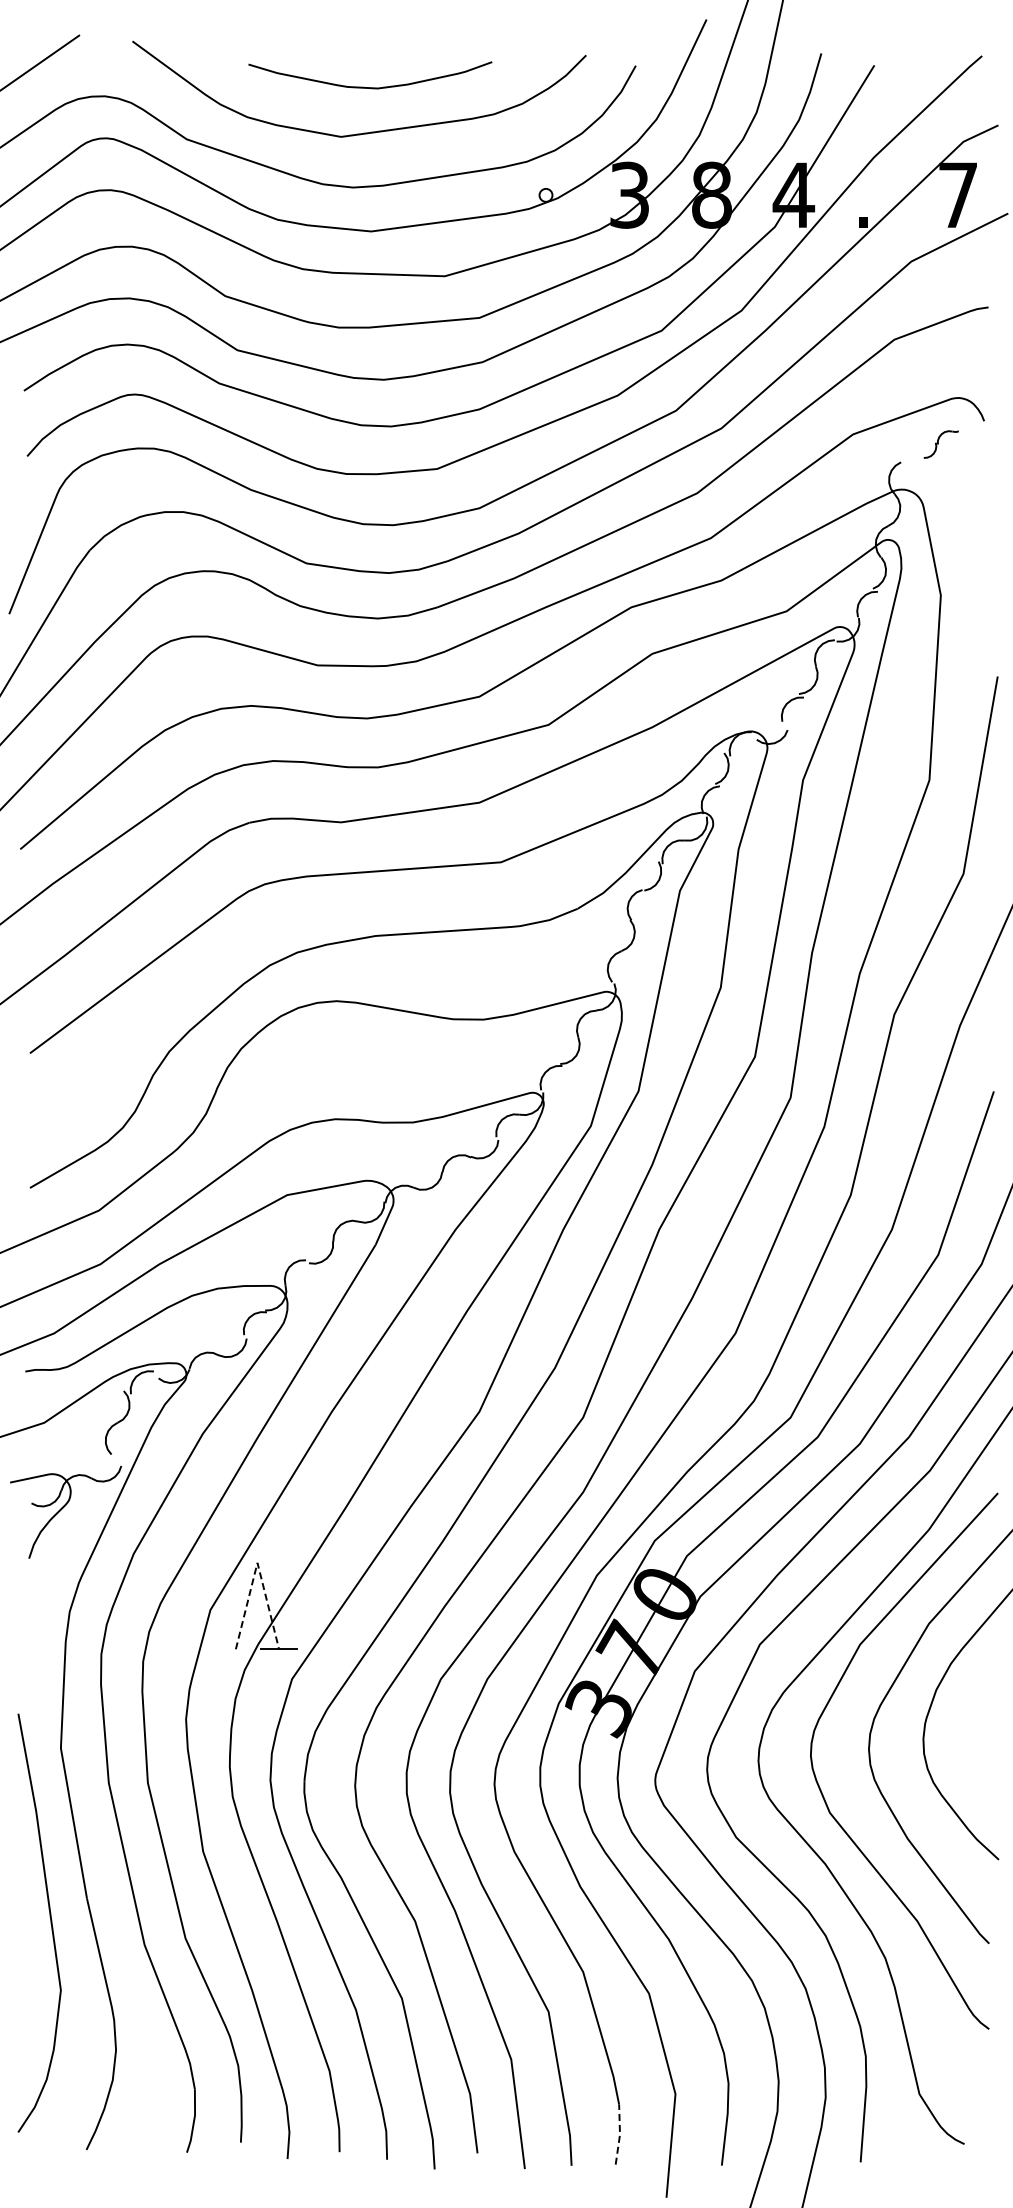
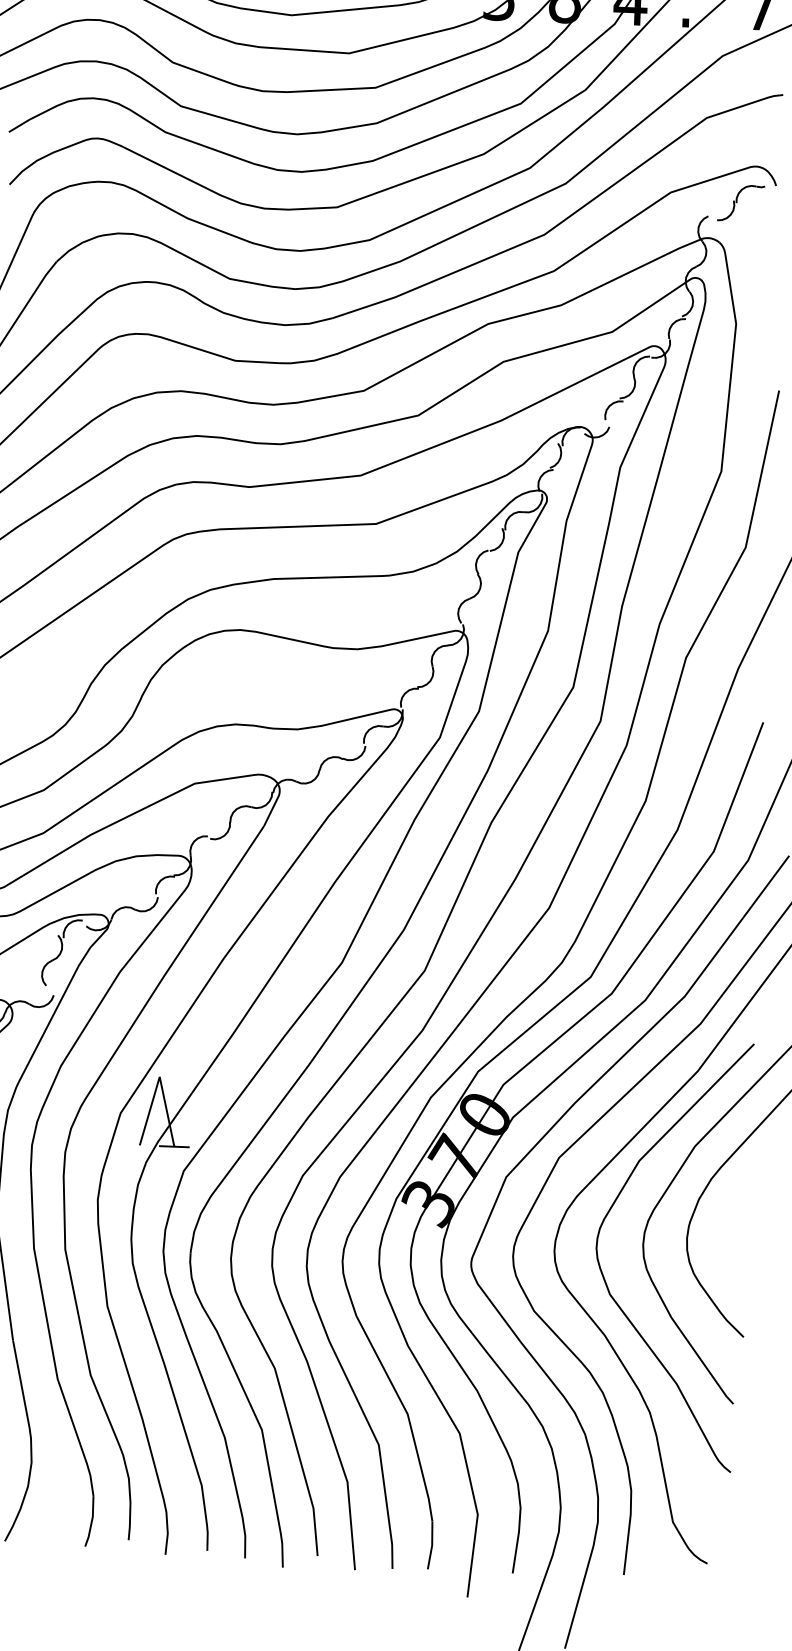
part: (941, 444) -> (741, 203), size x1.67
line: (257, 1562) -> (159, 1076), dashed -> solid
line: (620, 2134) -> (432, 1545), dashed -> solid

